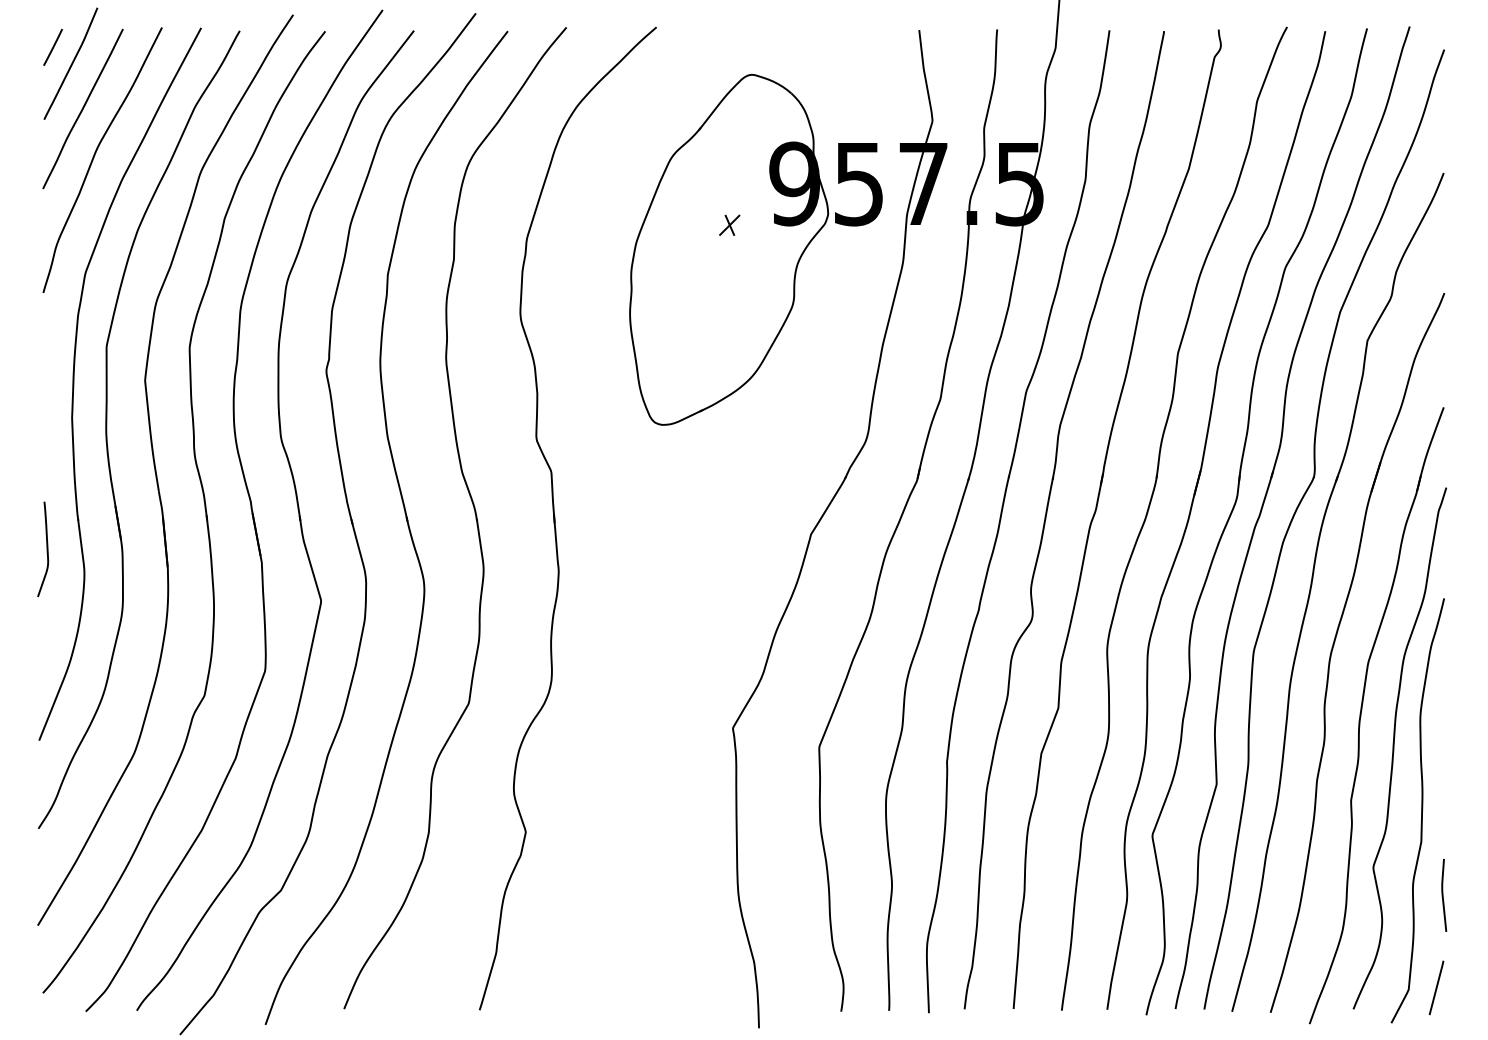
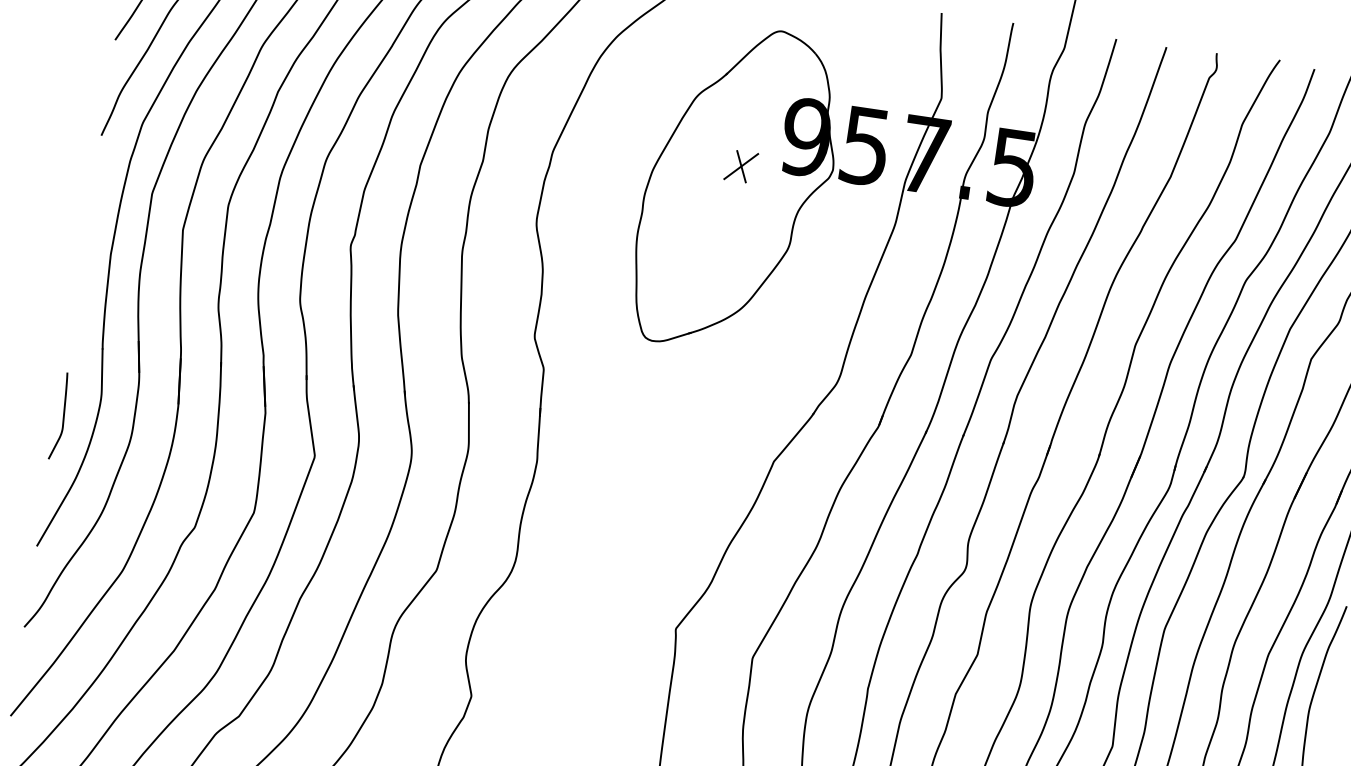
part: (729, 225) -> (740, 166), size x1.67
curve: (46, 549) -> (62, 416), moved

